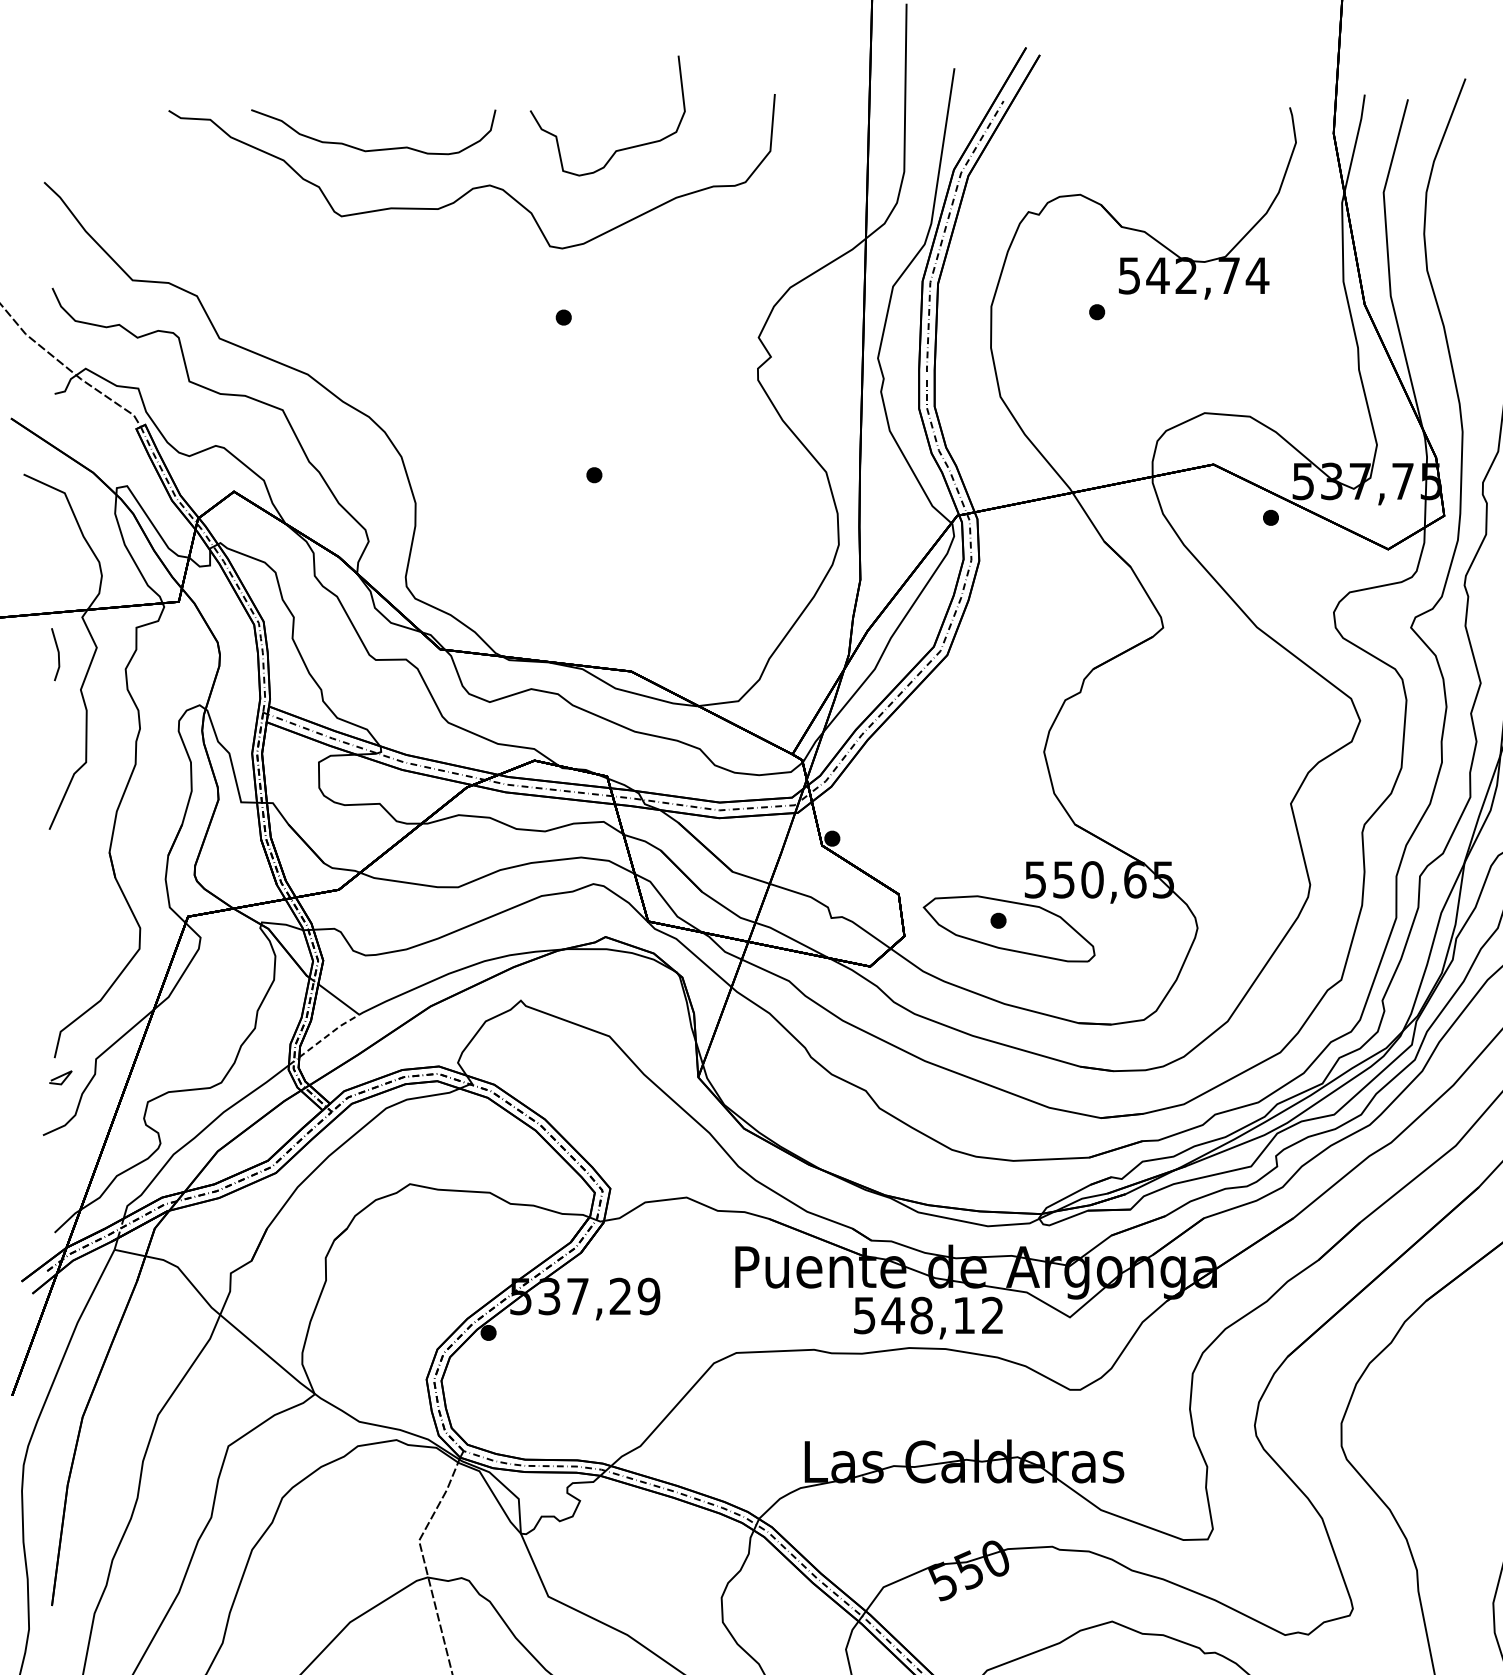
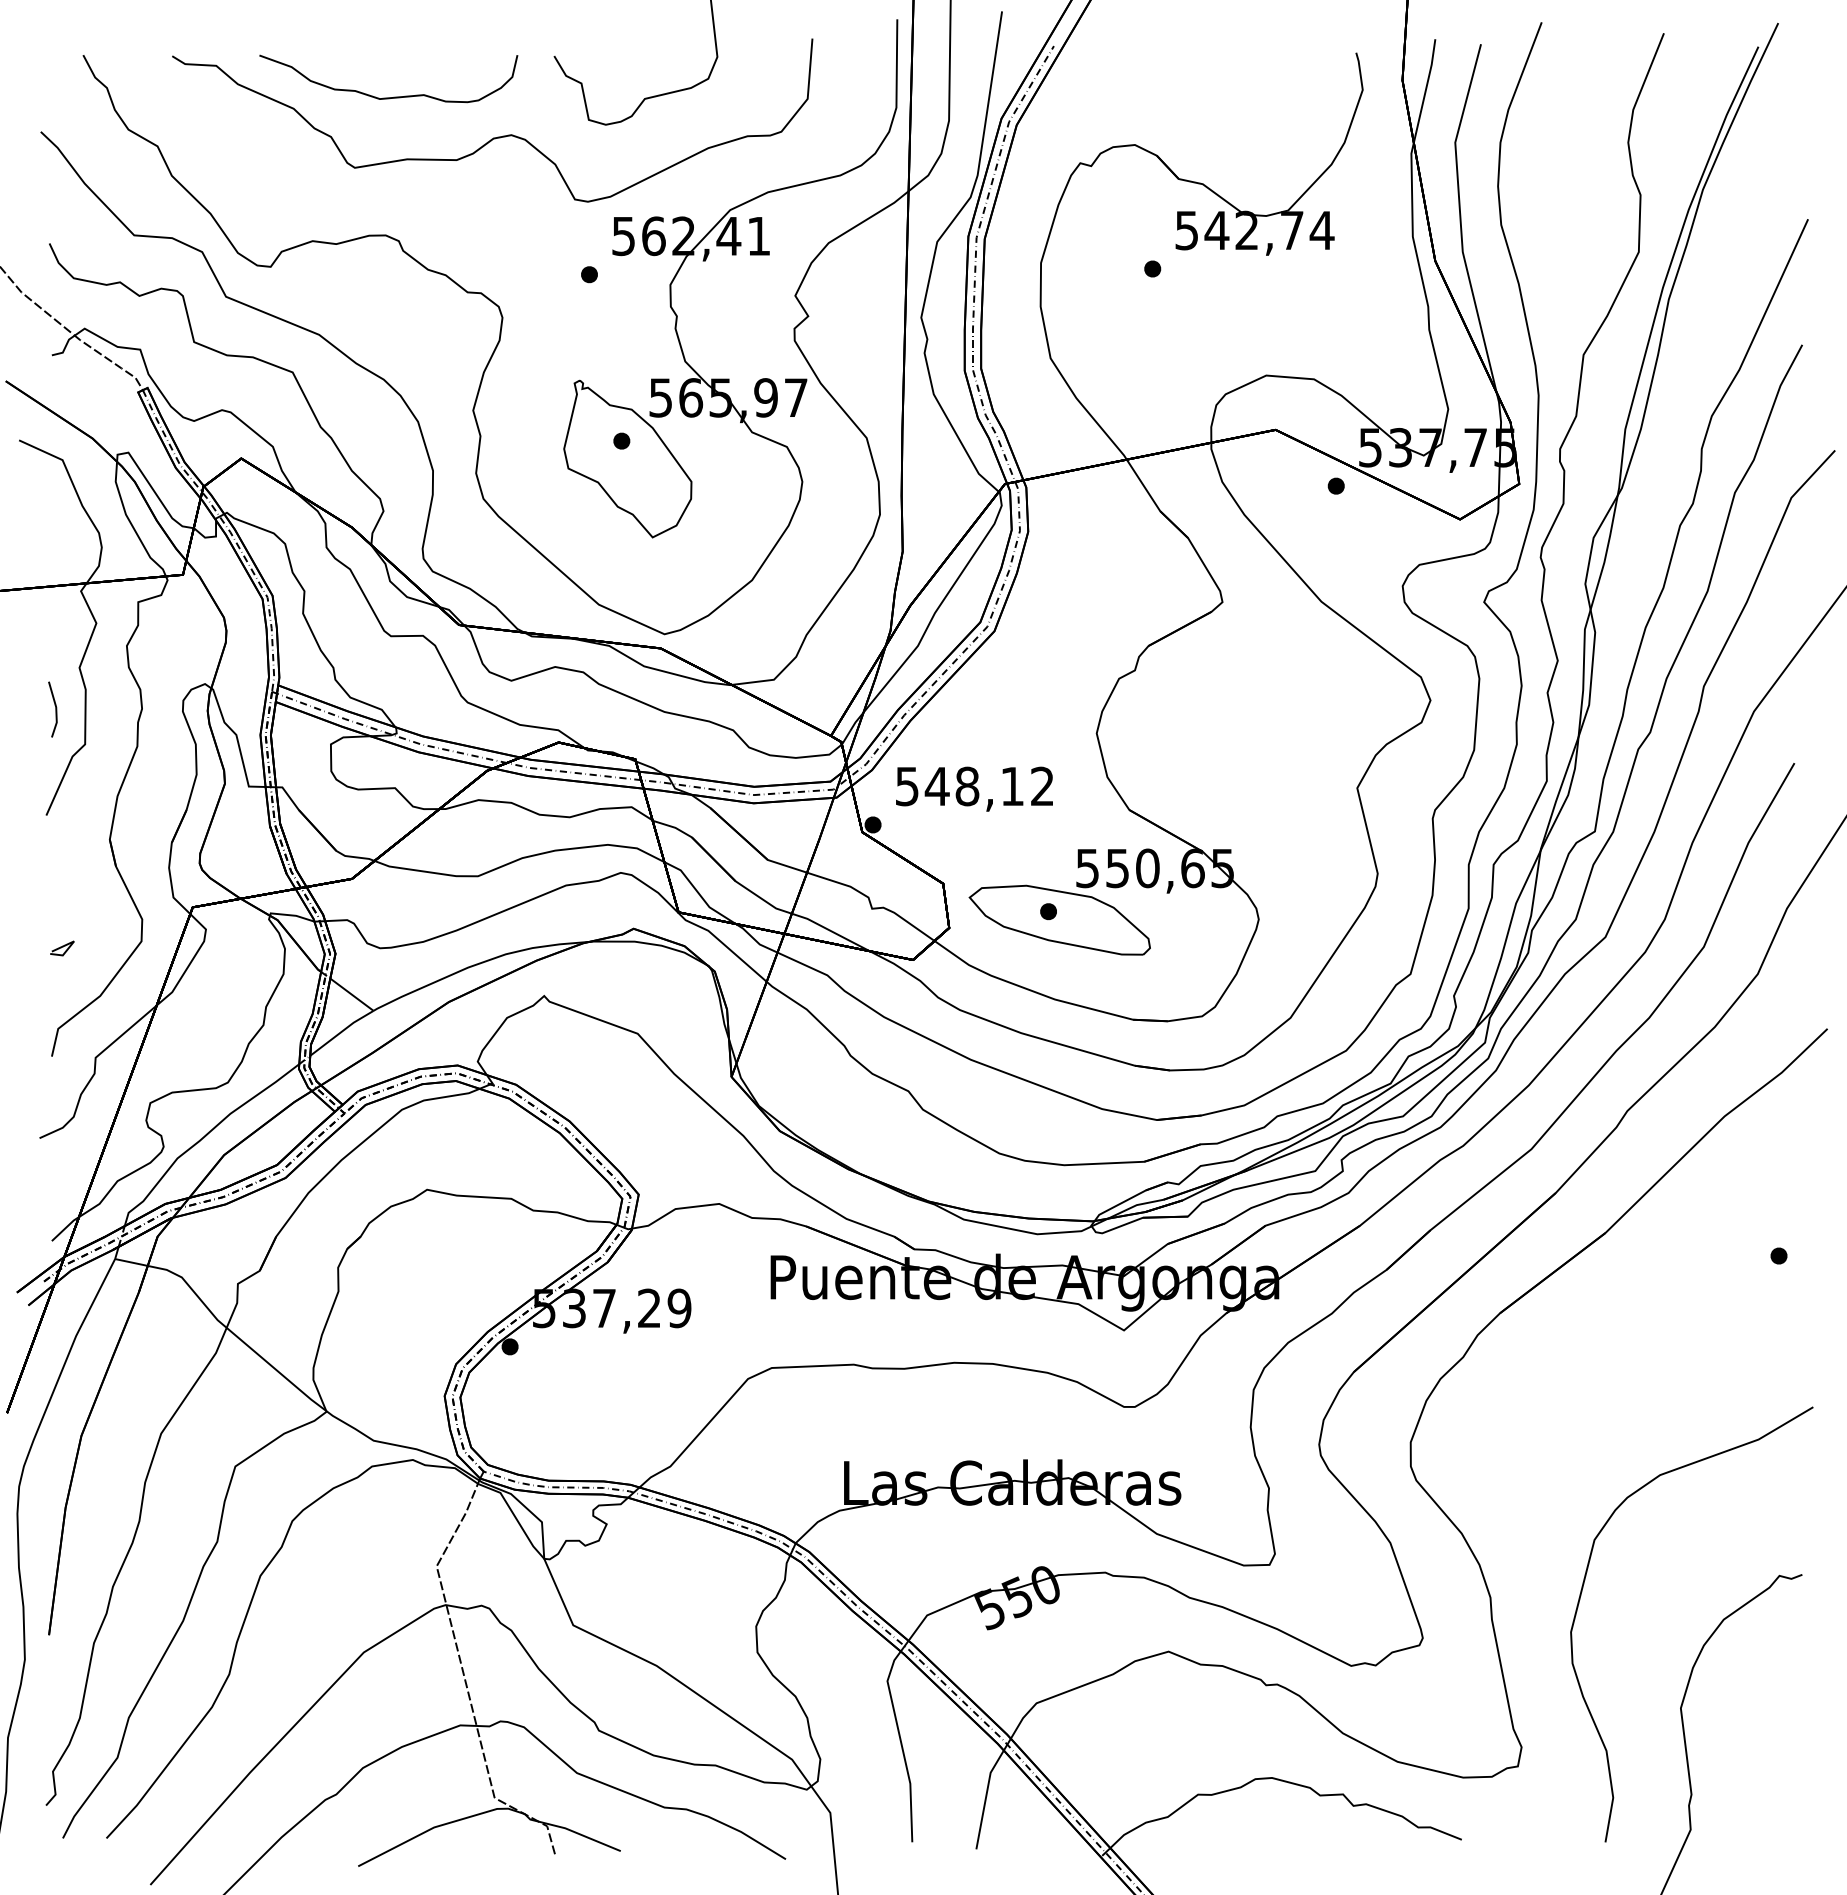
part: (478, 371) -> (499, 331), added
line: (58, 654) -> (55, 709), moved
line: (328, 1034) -> (341, 1031), dashed -> solid
line: (60, 1076) -> (62, 947), moved
text: (928, 1317) -> (974, 788), moved

